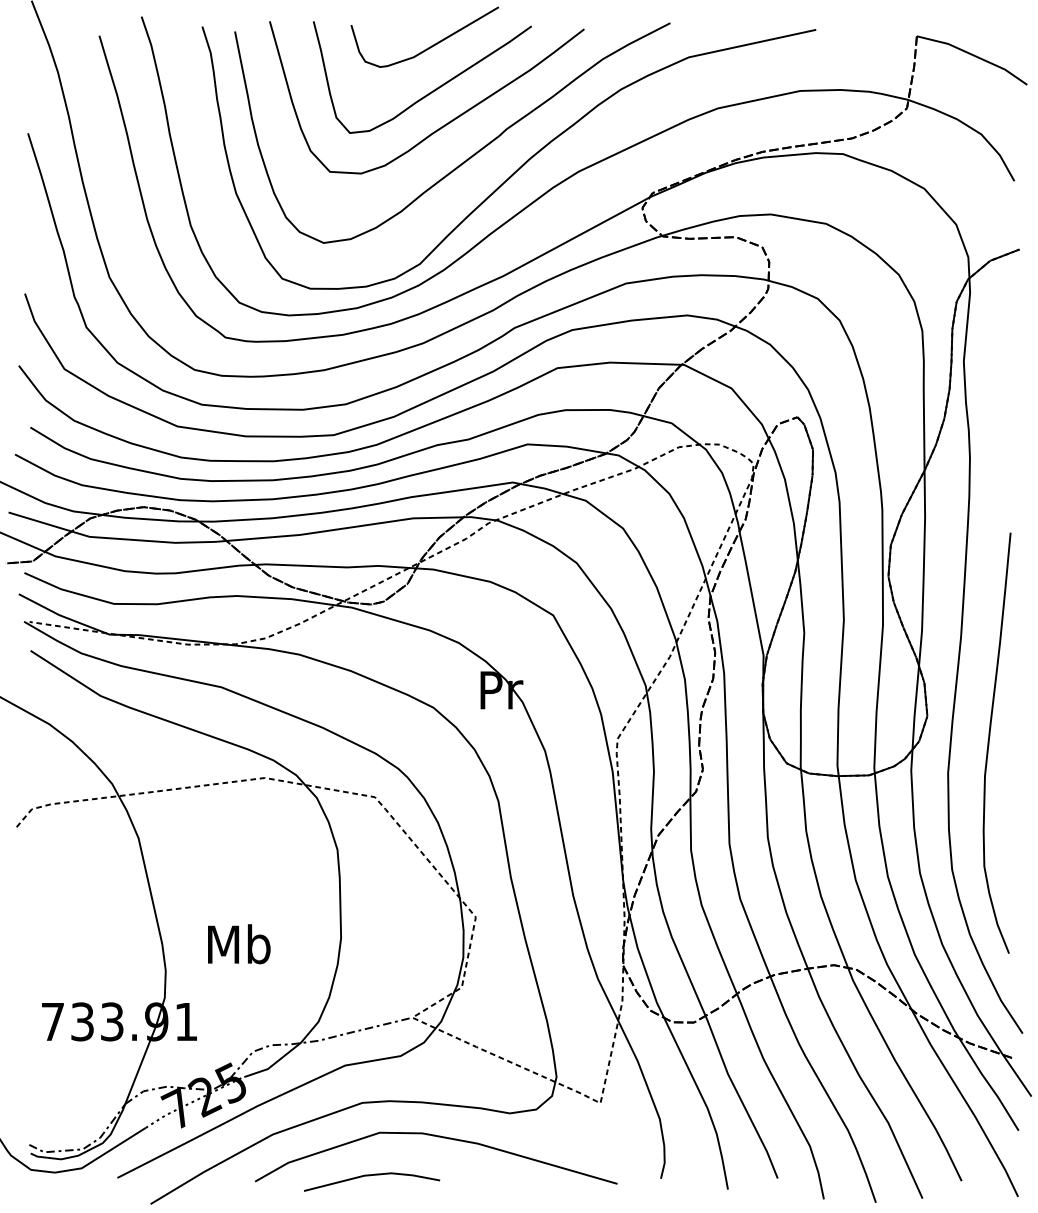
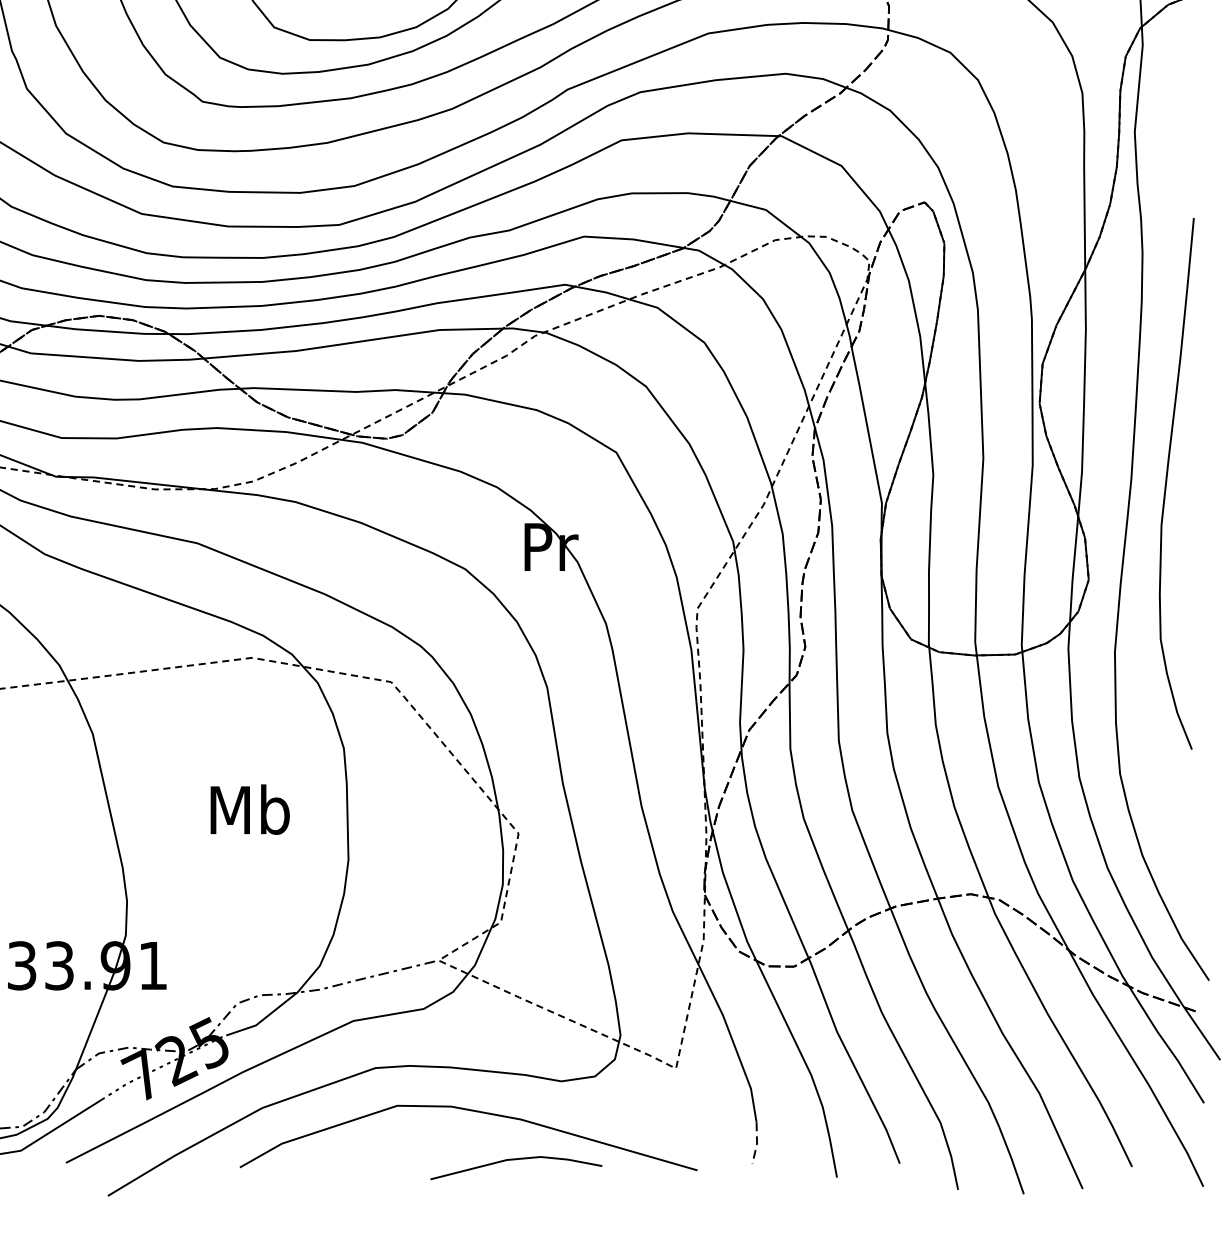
curve: (989, 742) -> (1167, 482), moved
text: (239, 944) -> (250, 810), moved
line: (664, 1163) -> (756, 1144), solid -> dashed
line: (370, 1176) -> (514, 1161), moved

